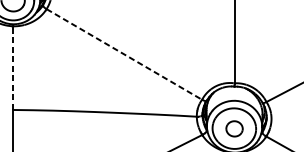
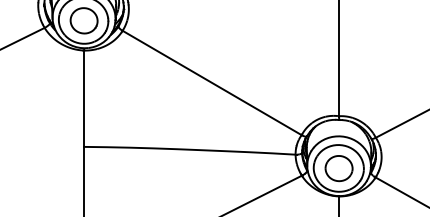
line: (124, 54) -> (212, 83), dashed -> solid
line: (13, 67) -> (84, 98), dashed -> solid
part: (234, 128) -> (338, 168), size x1.43

